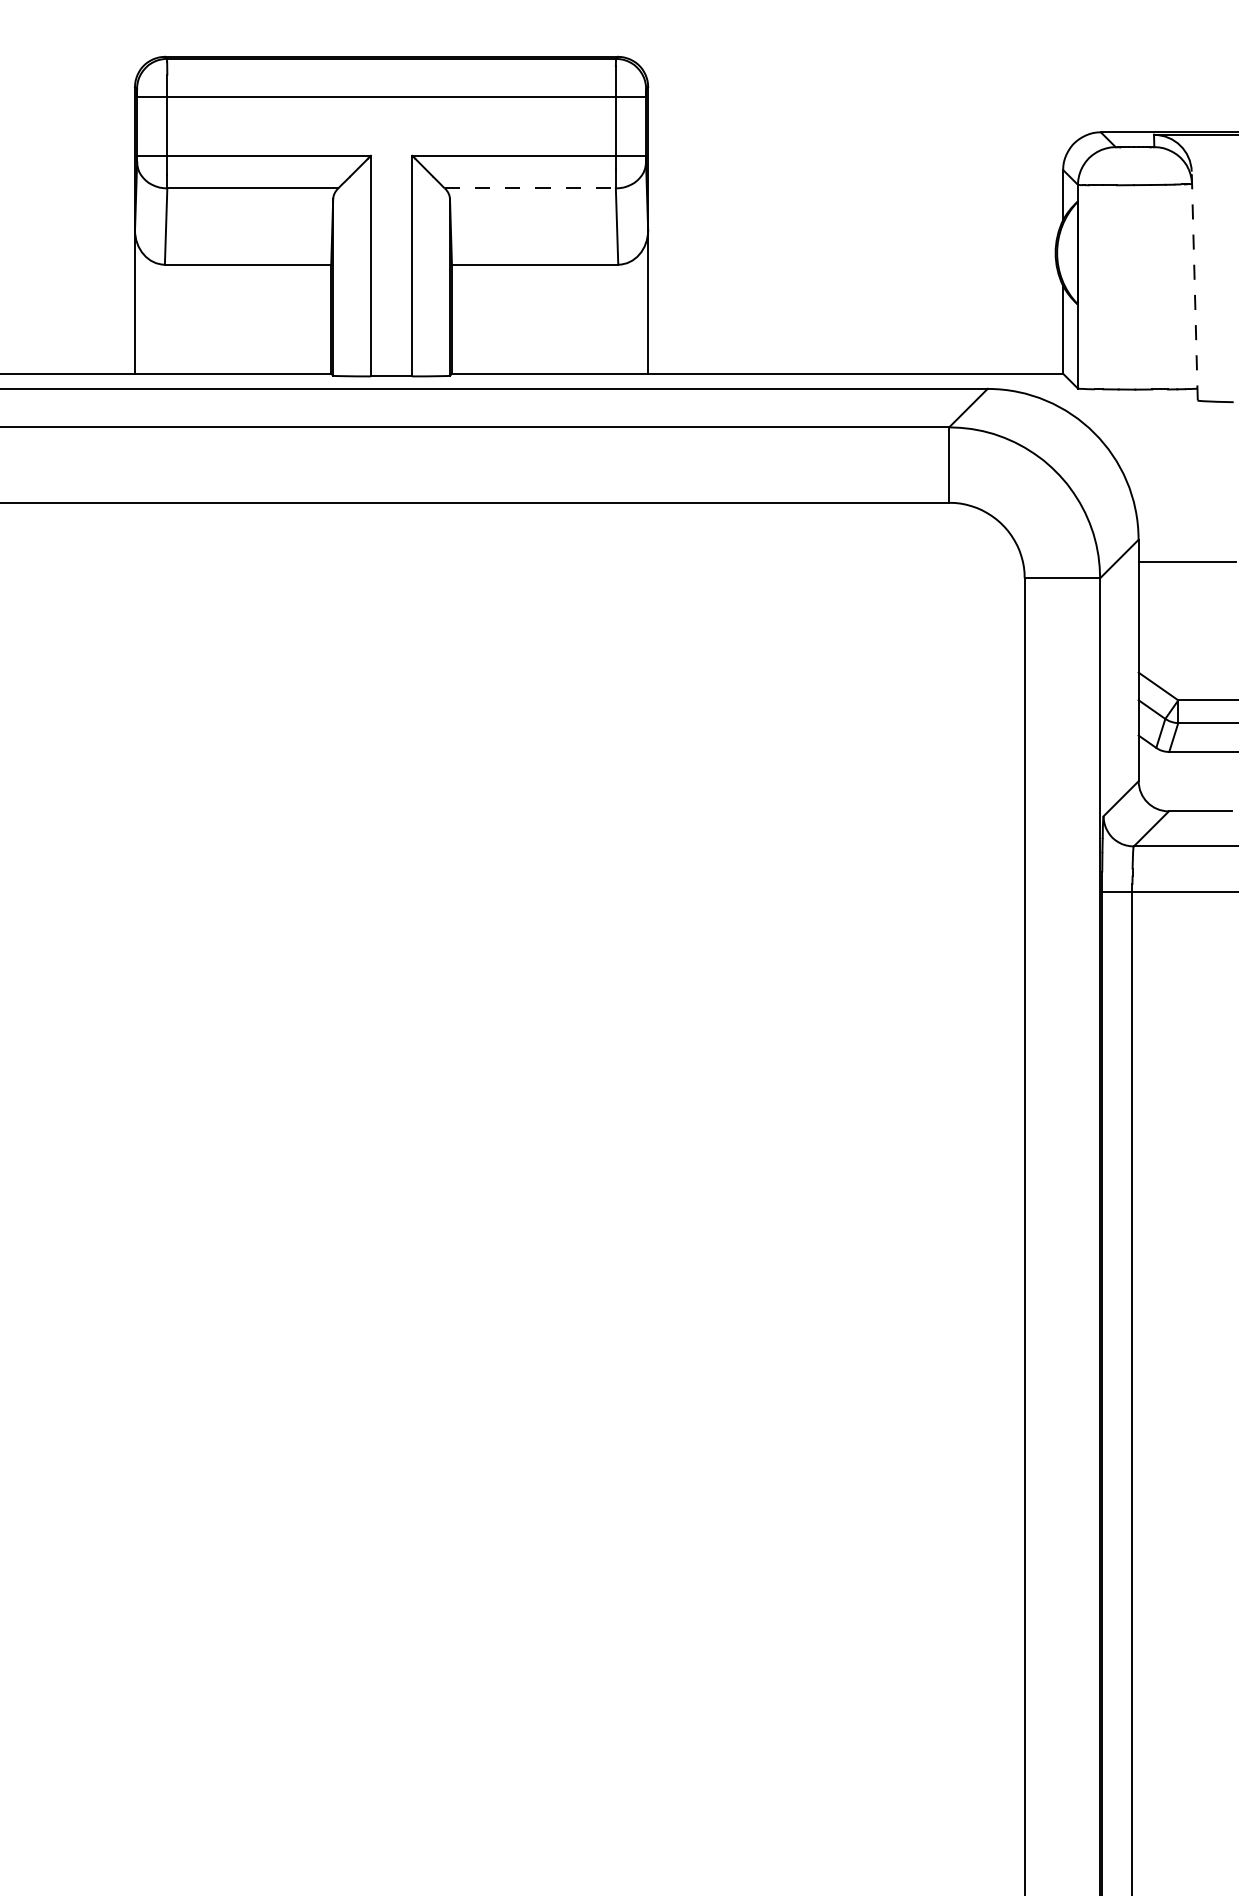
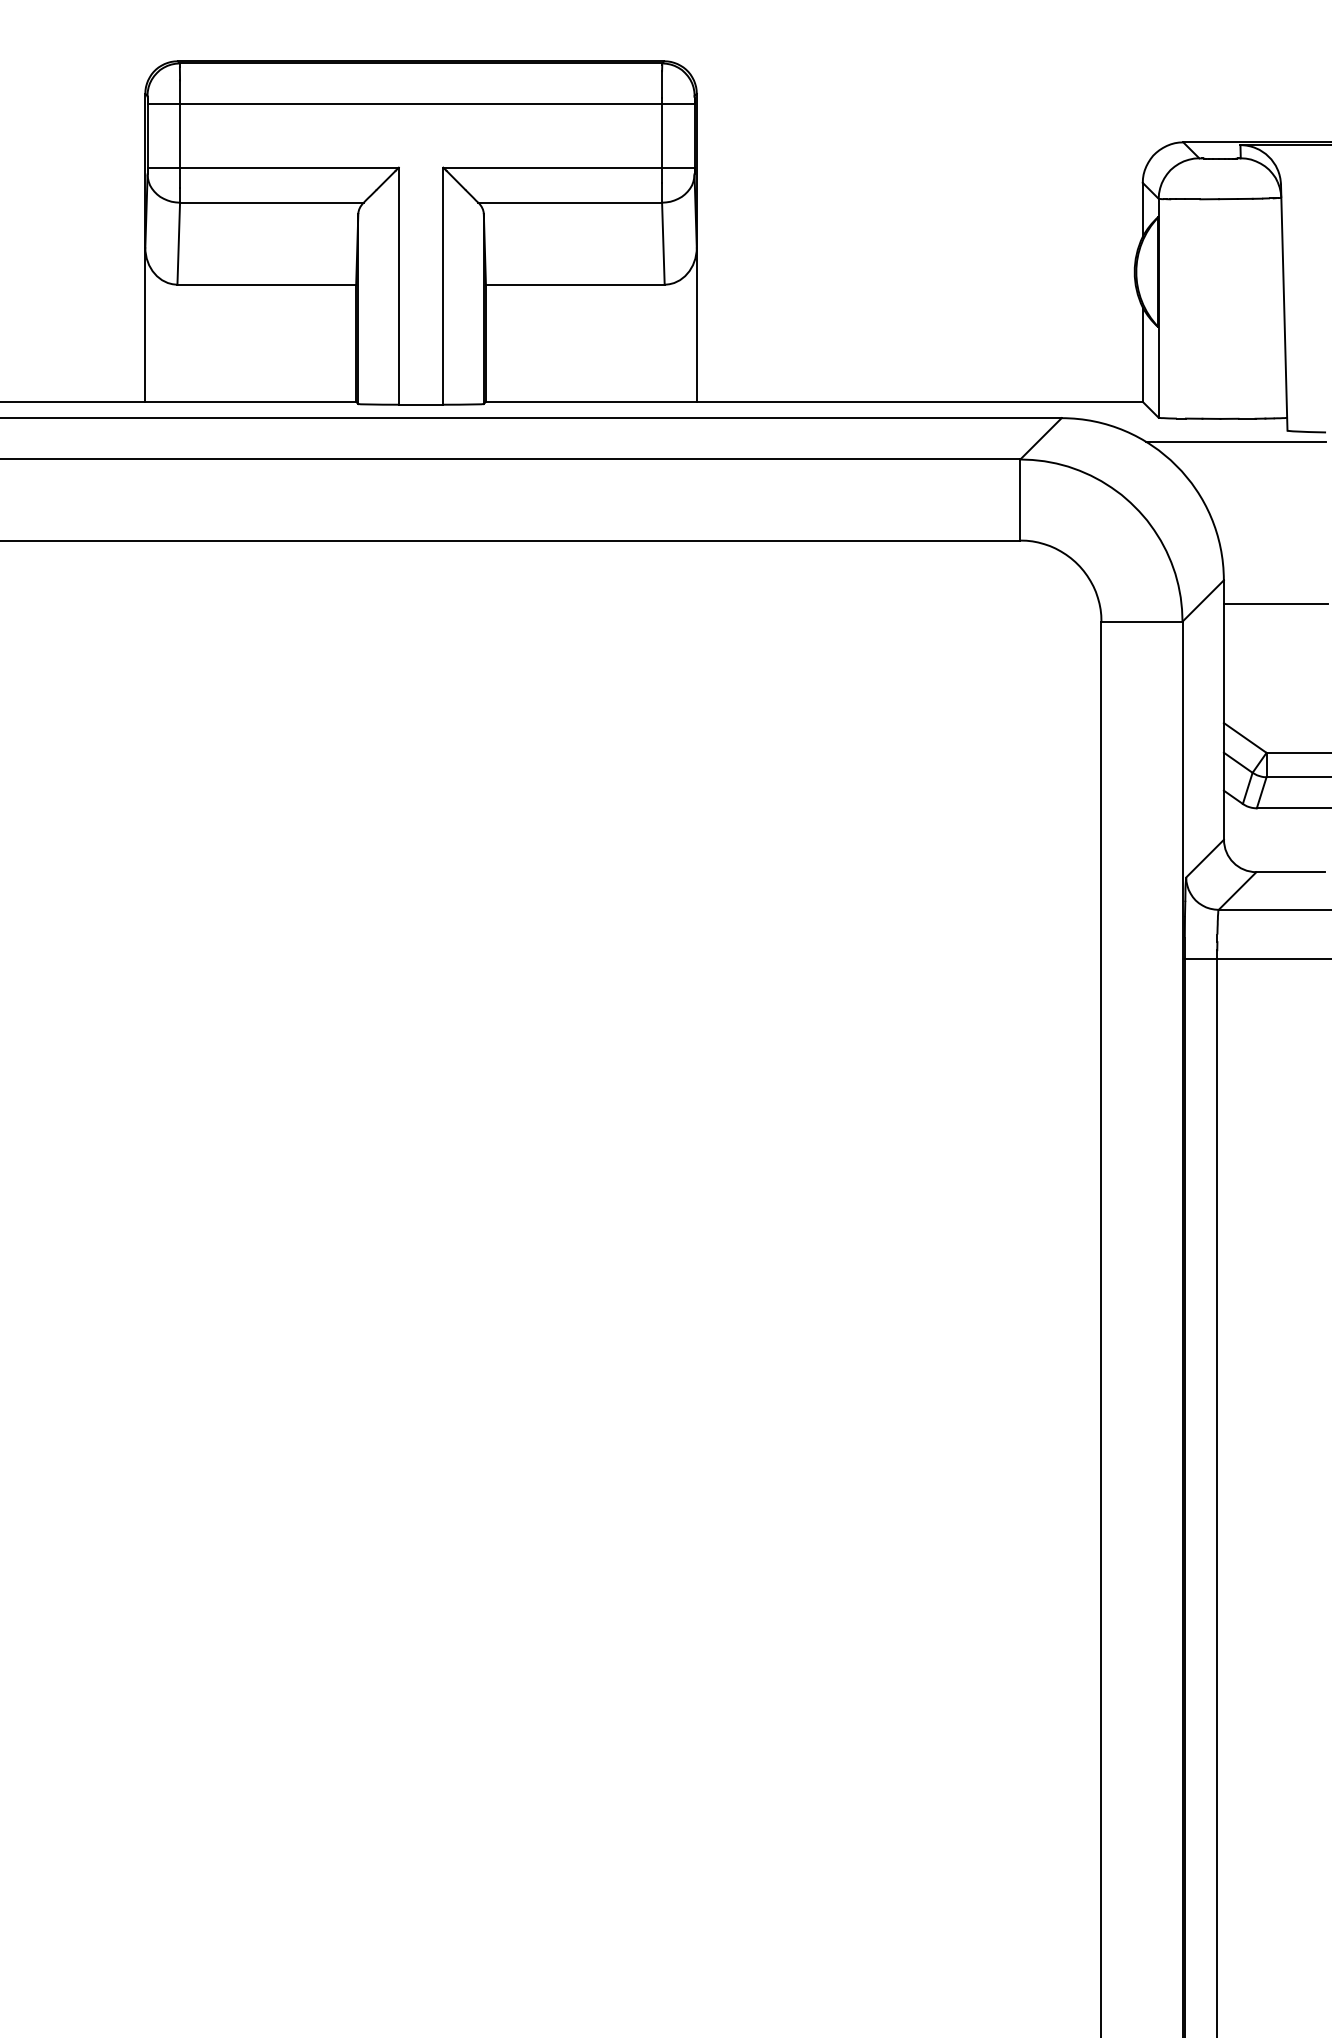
line: (530, 188) -> (570, 202), dashed -> solid
line: (1194, 286) -> (1283, 308), dashed -> solid
line: (1149, 410) -> (1235, 441), added

